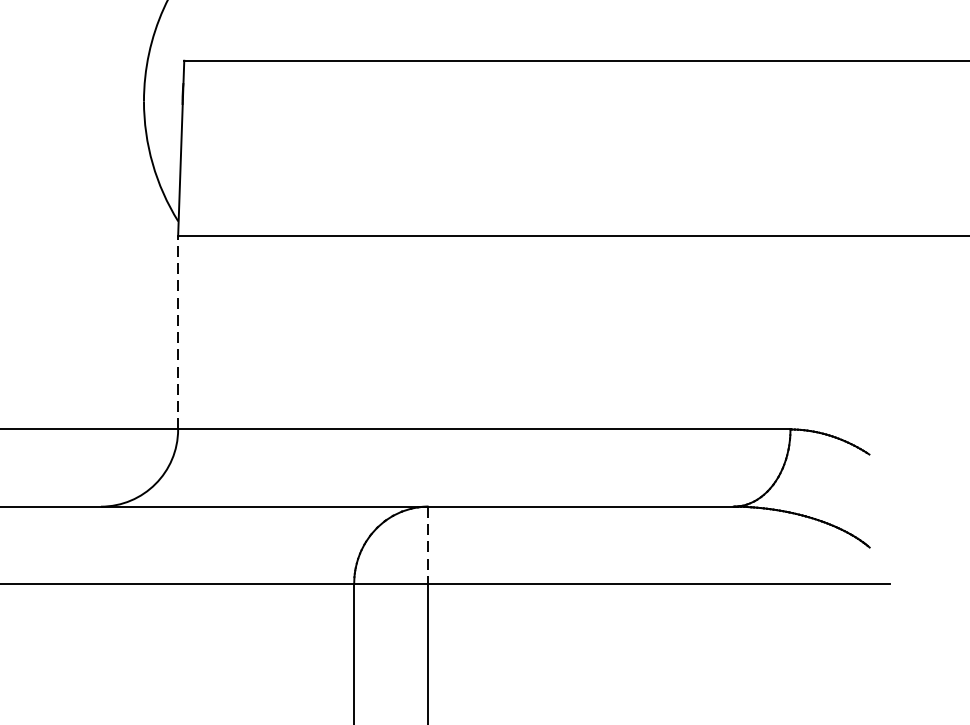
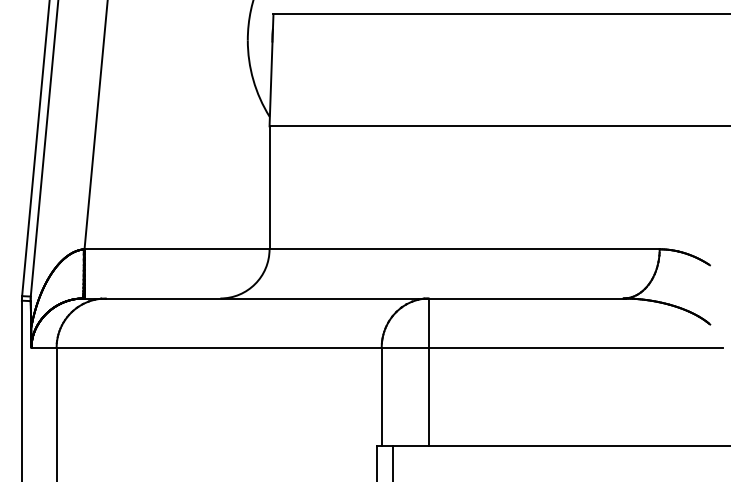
line: (178, 332) -> (269, 187), dashed -> solid
line: (427, 545) -> (428, 323), dashed -> solid

